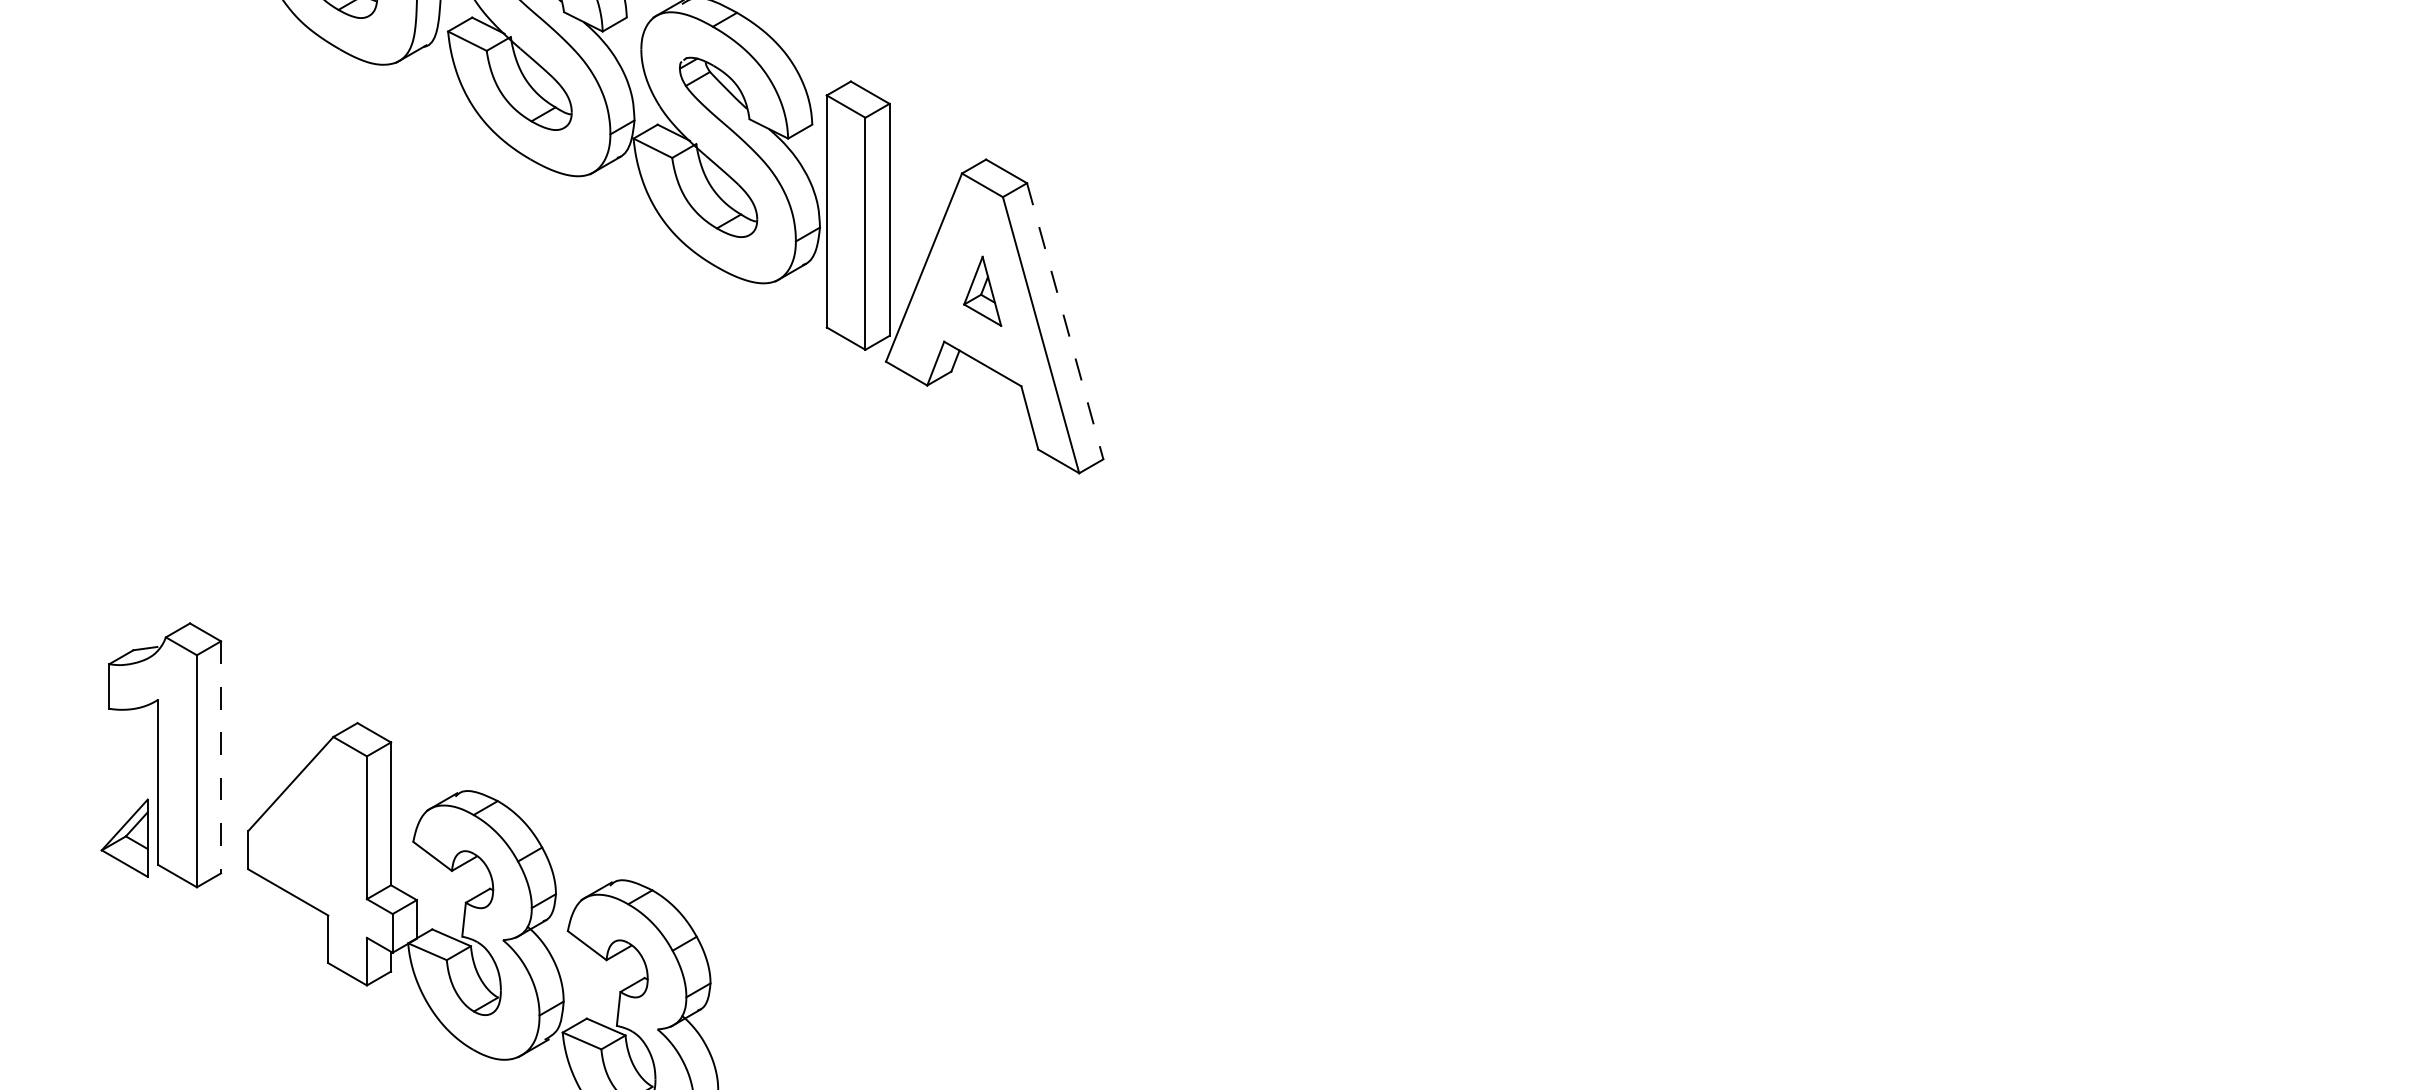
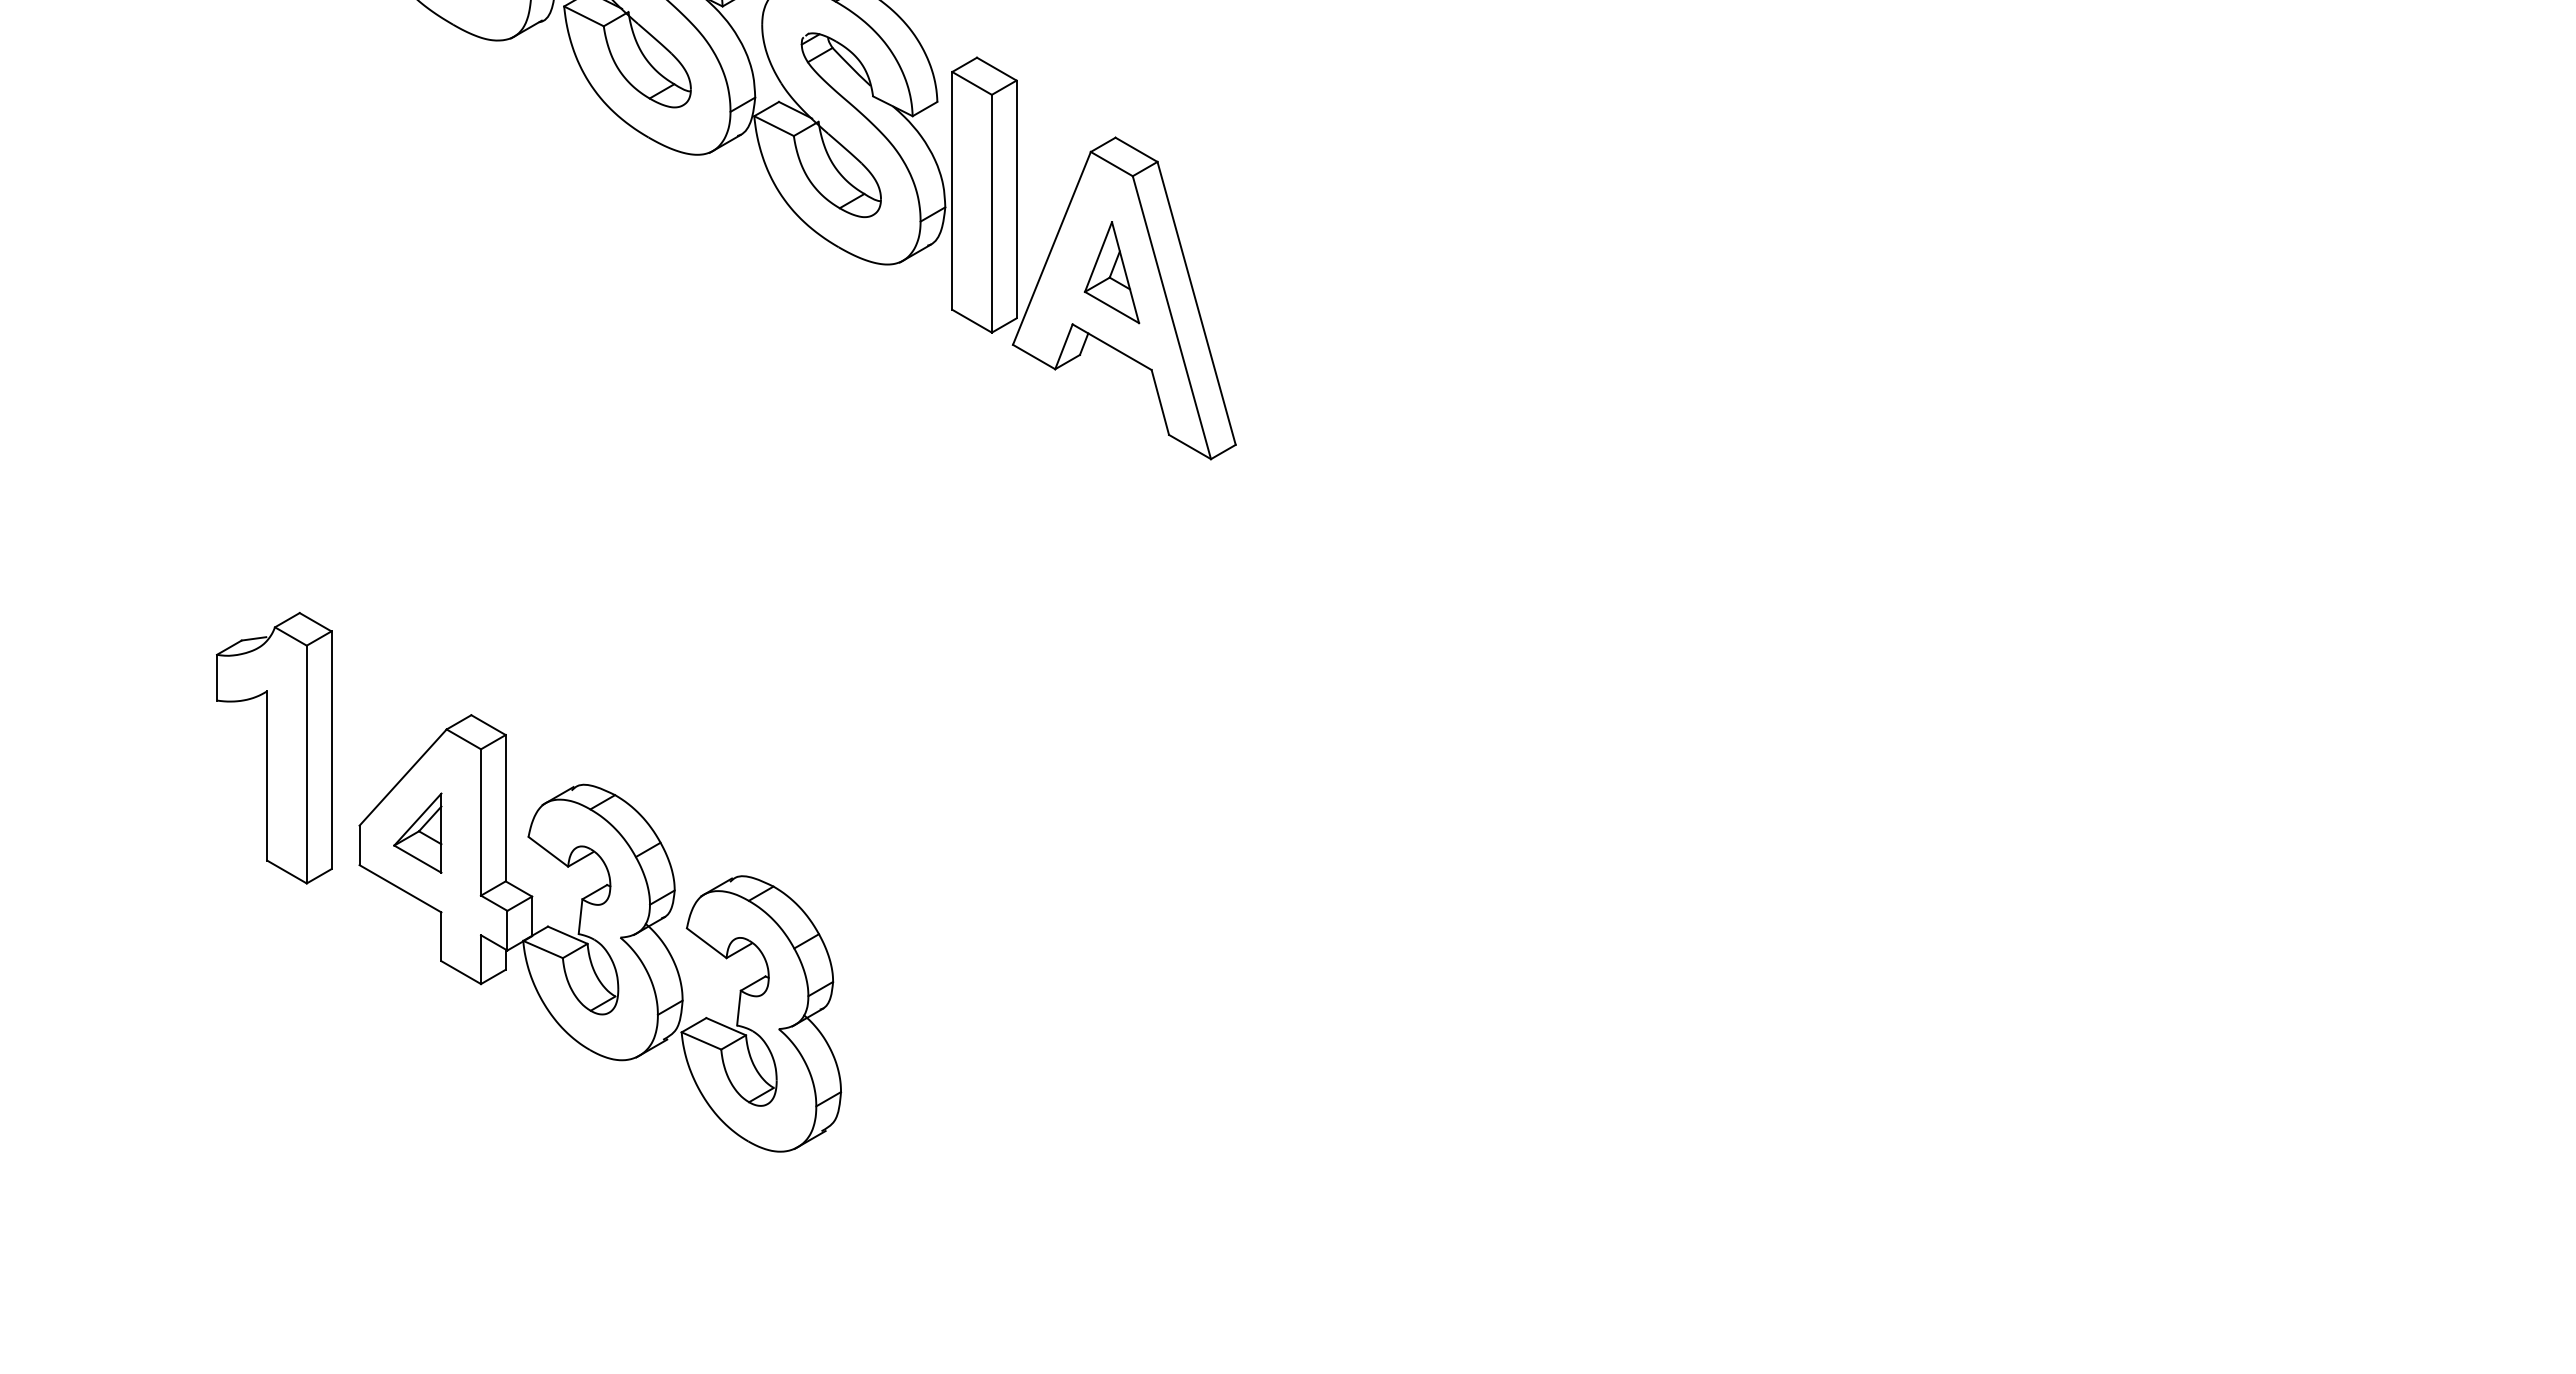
part: (982, 291) -> (1111, 272), size x1.43
line: (1065, 321) -> (1196, 303), dashed -> solid
line: (221, 757) -> (331, 750), dashed -> solid
part: (124, 837) -> (417, 832), moved

